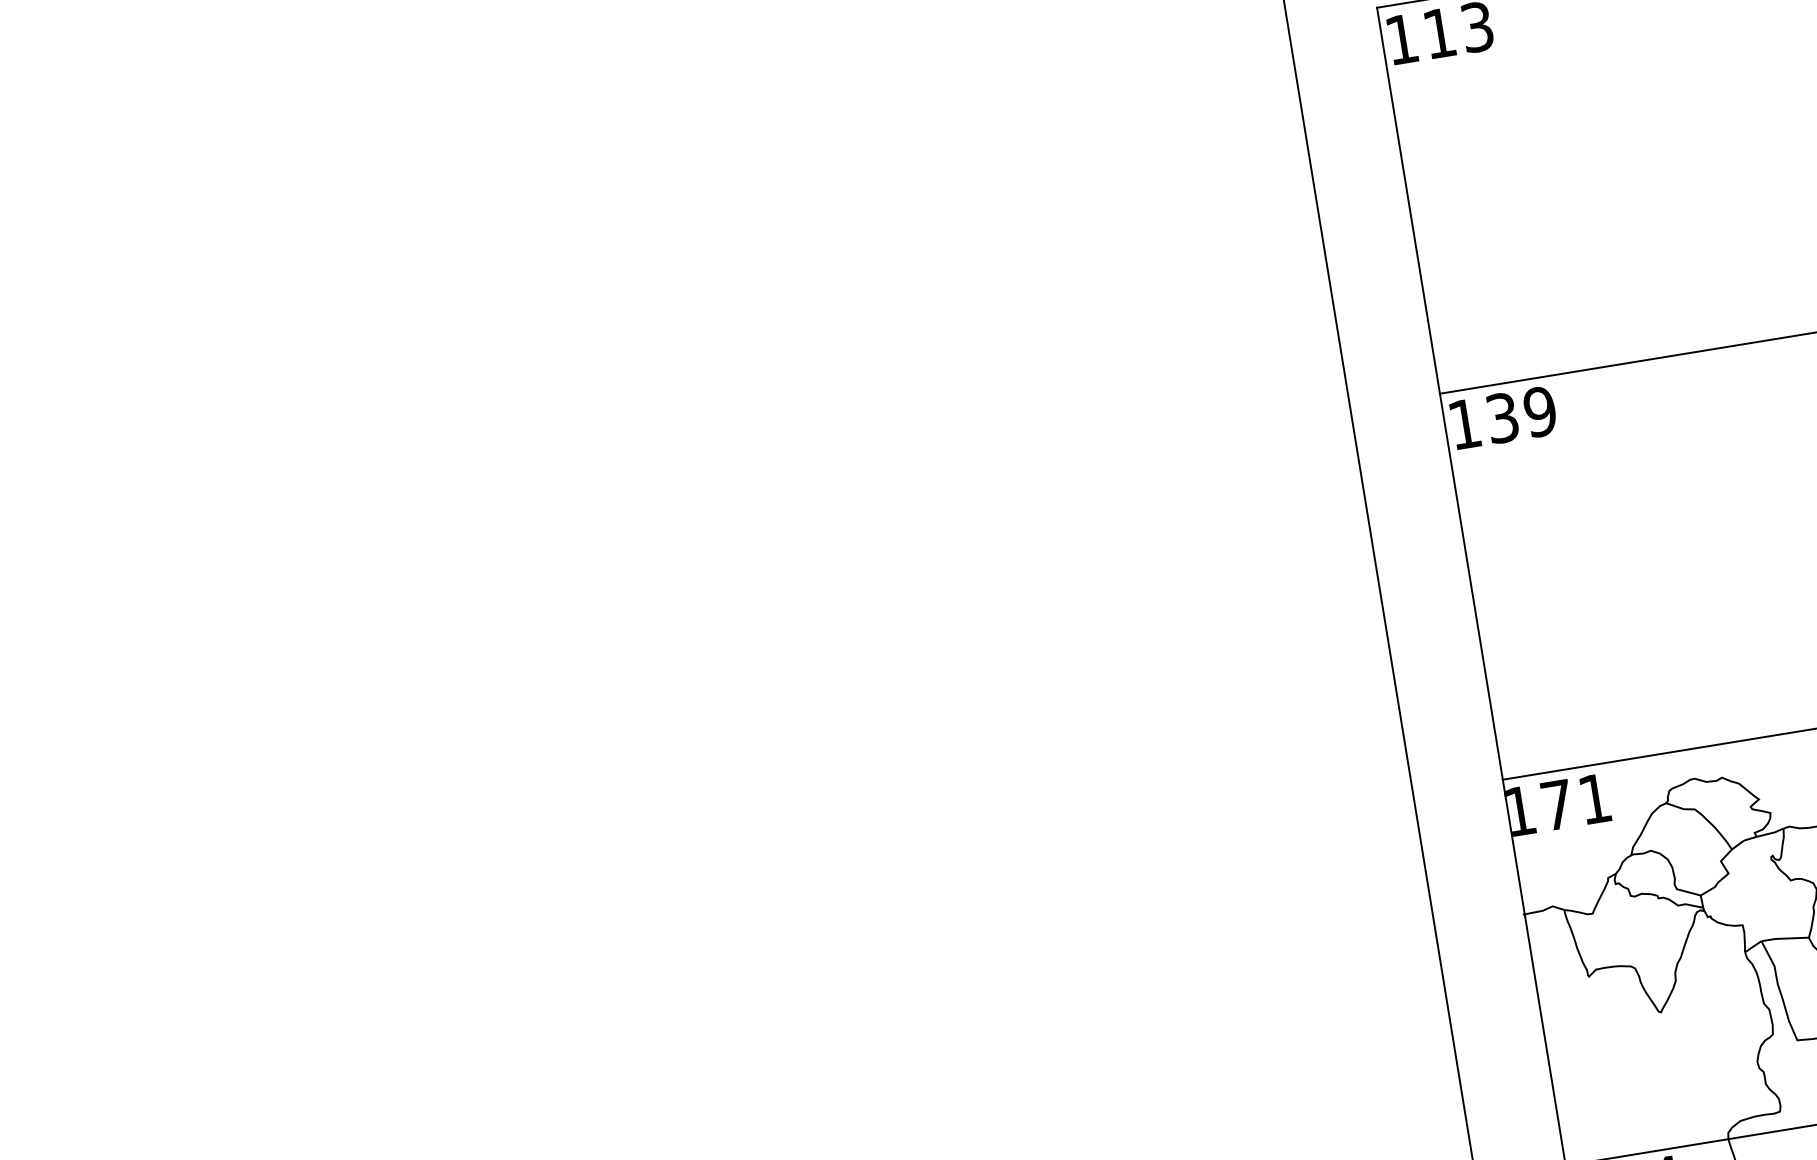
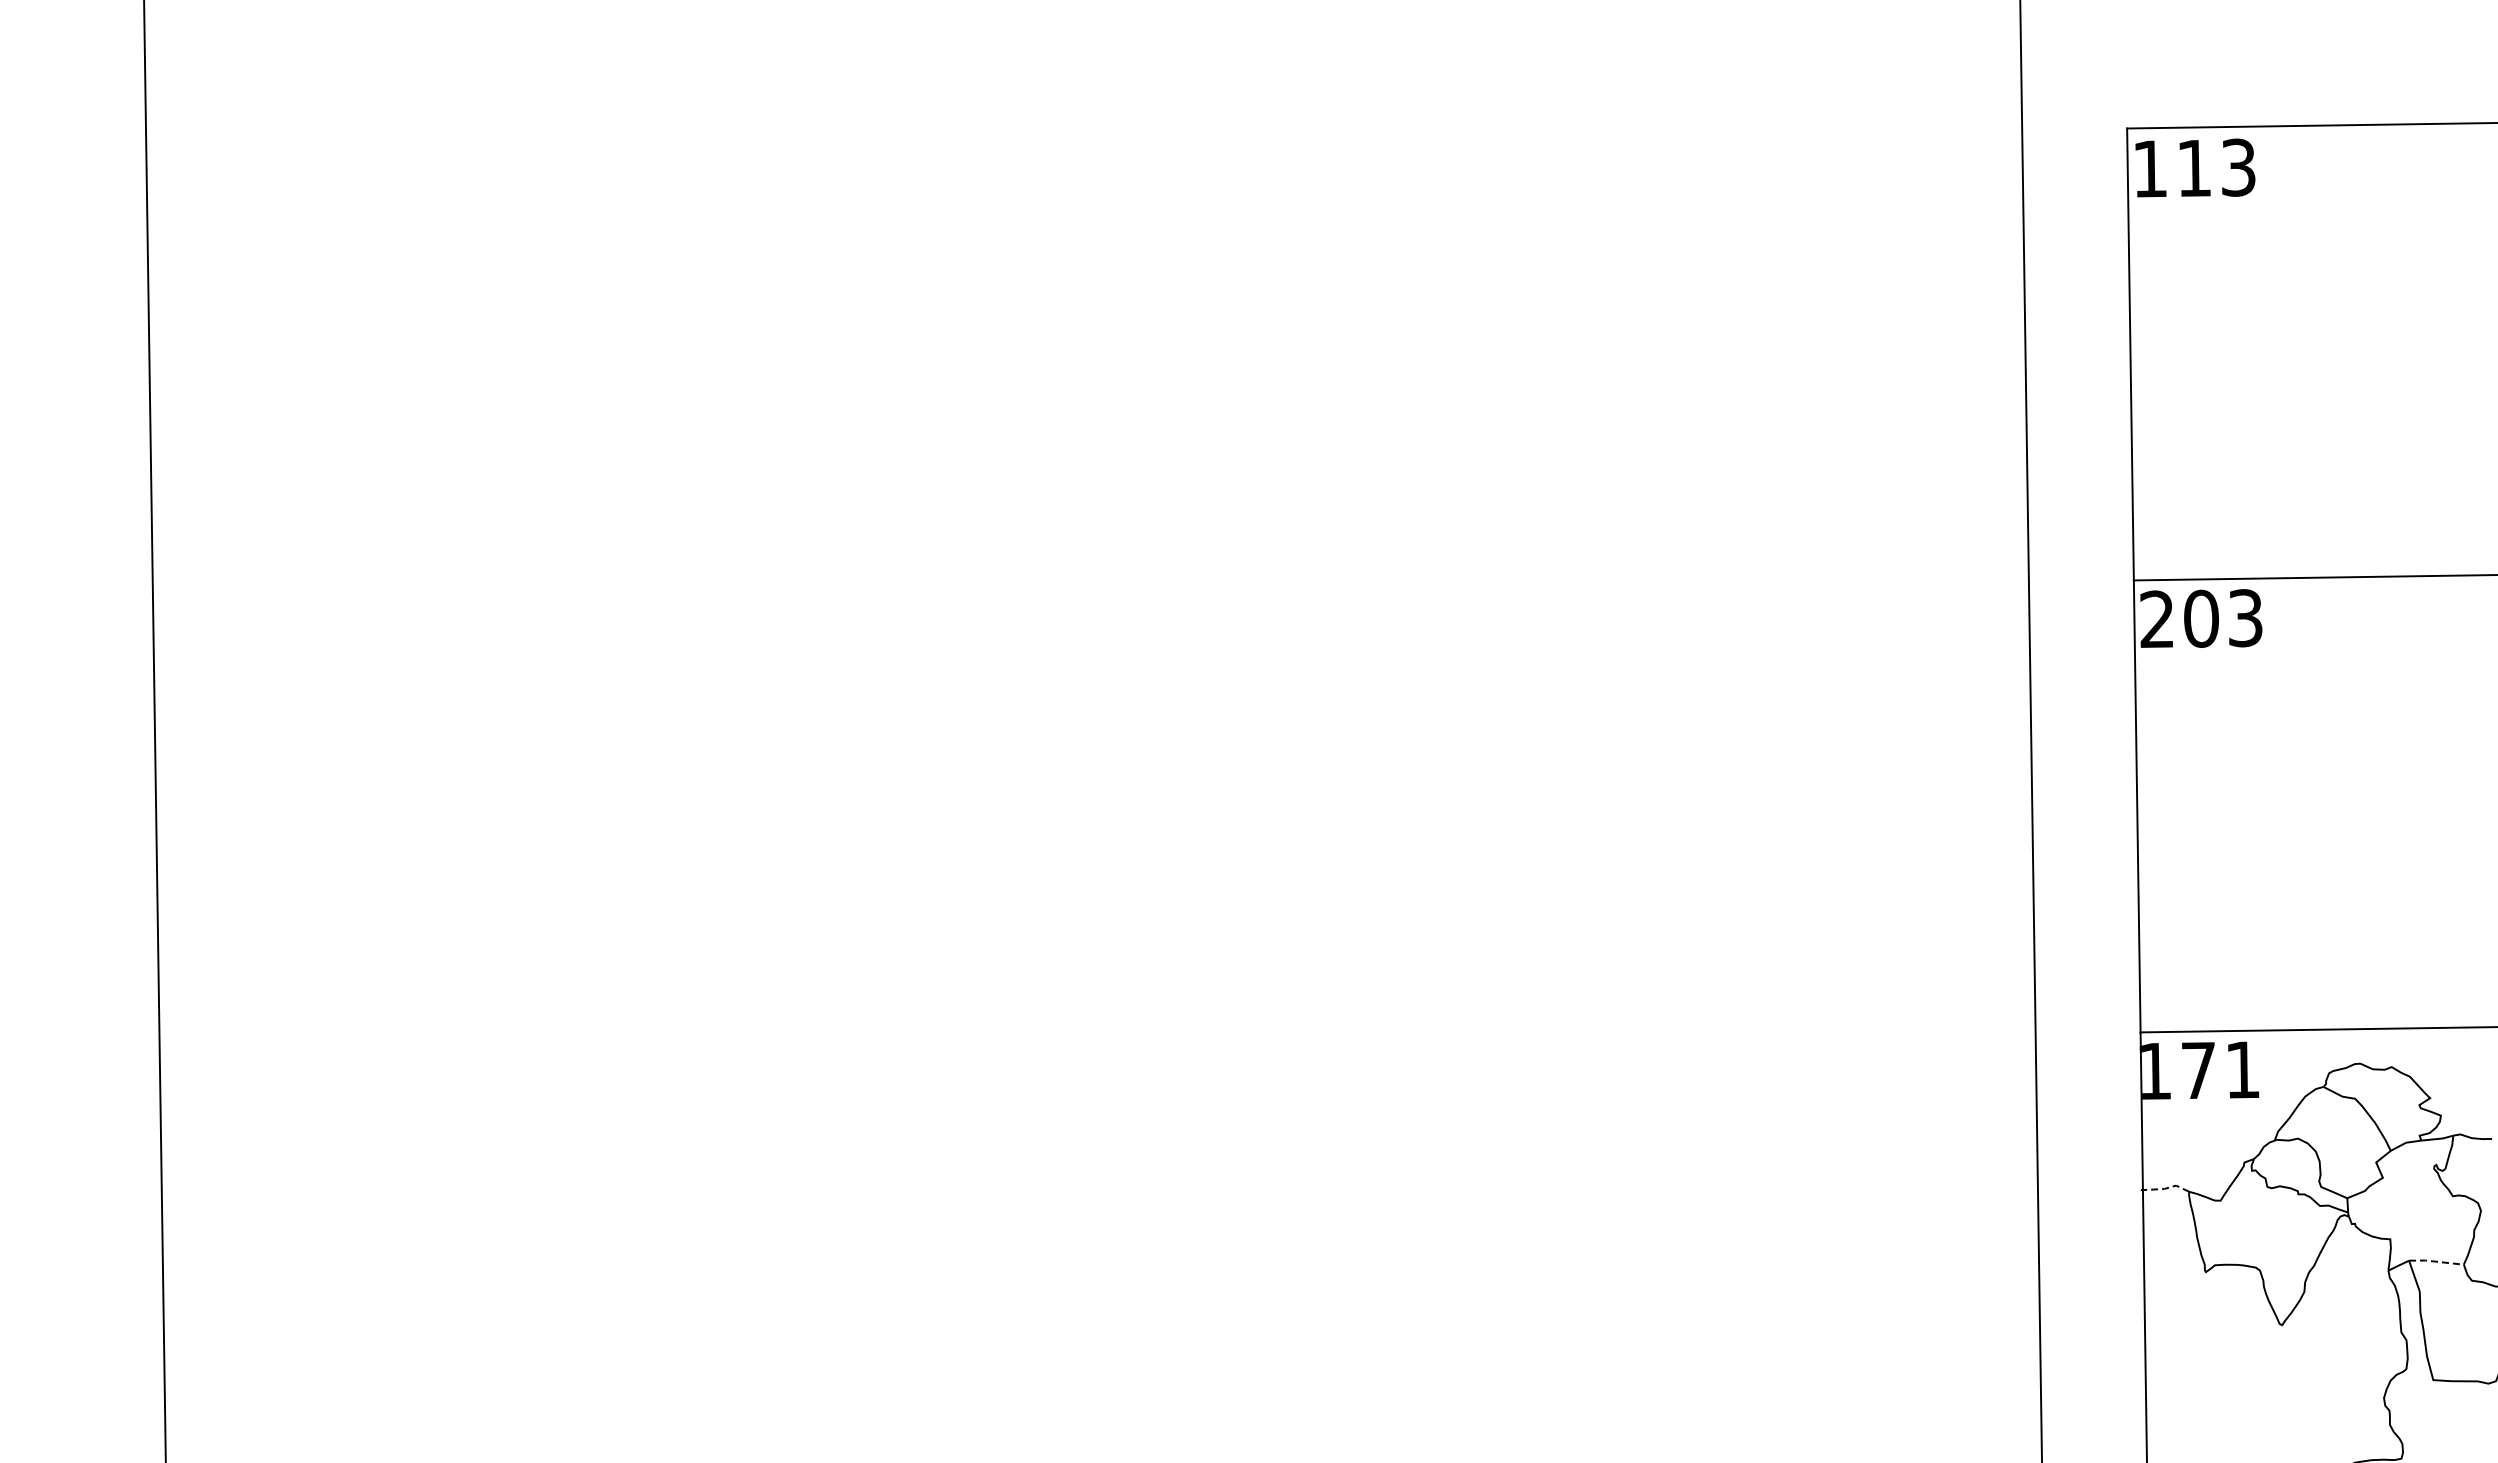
text: (1502, 417) -> (2201, 618), 139 -> 203
line: (1544, 910) -> (2166, 1188), solid -> dashed
line: (1785, 938) -> (2436, 1261), solid -> dashed

